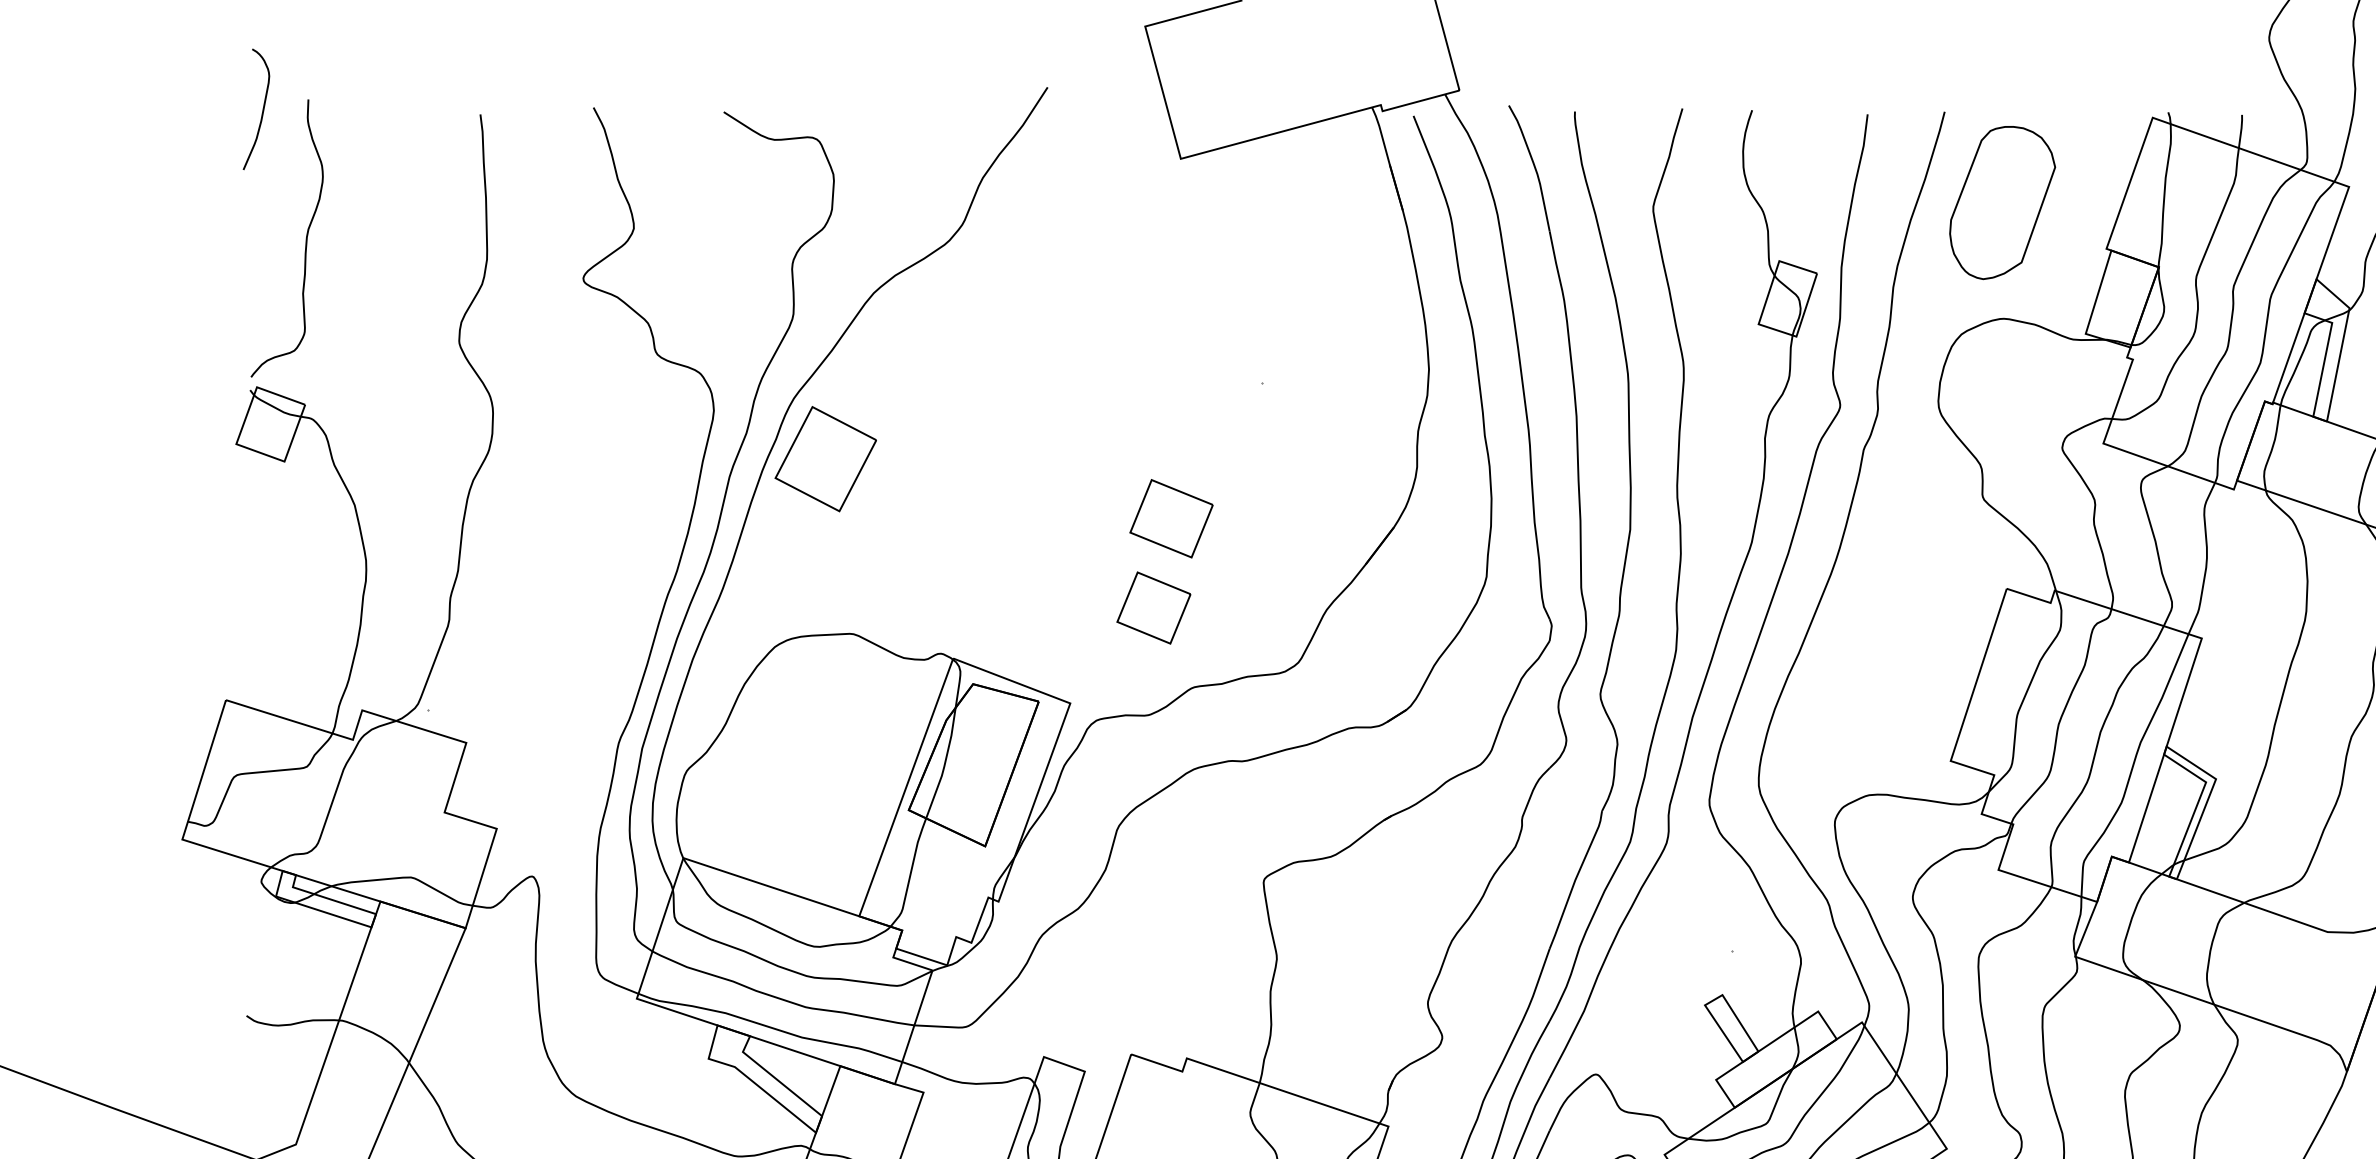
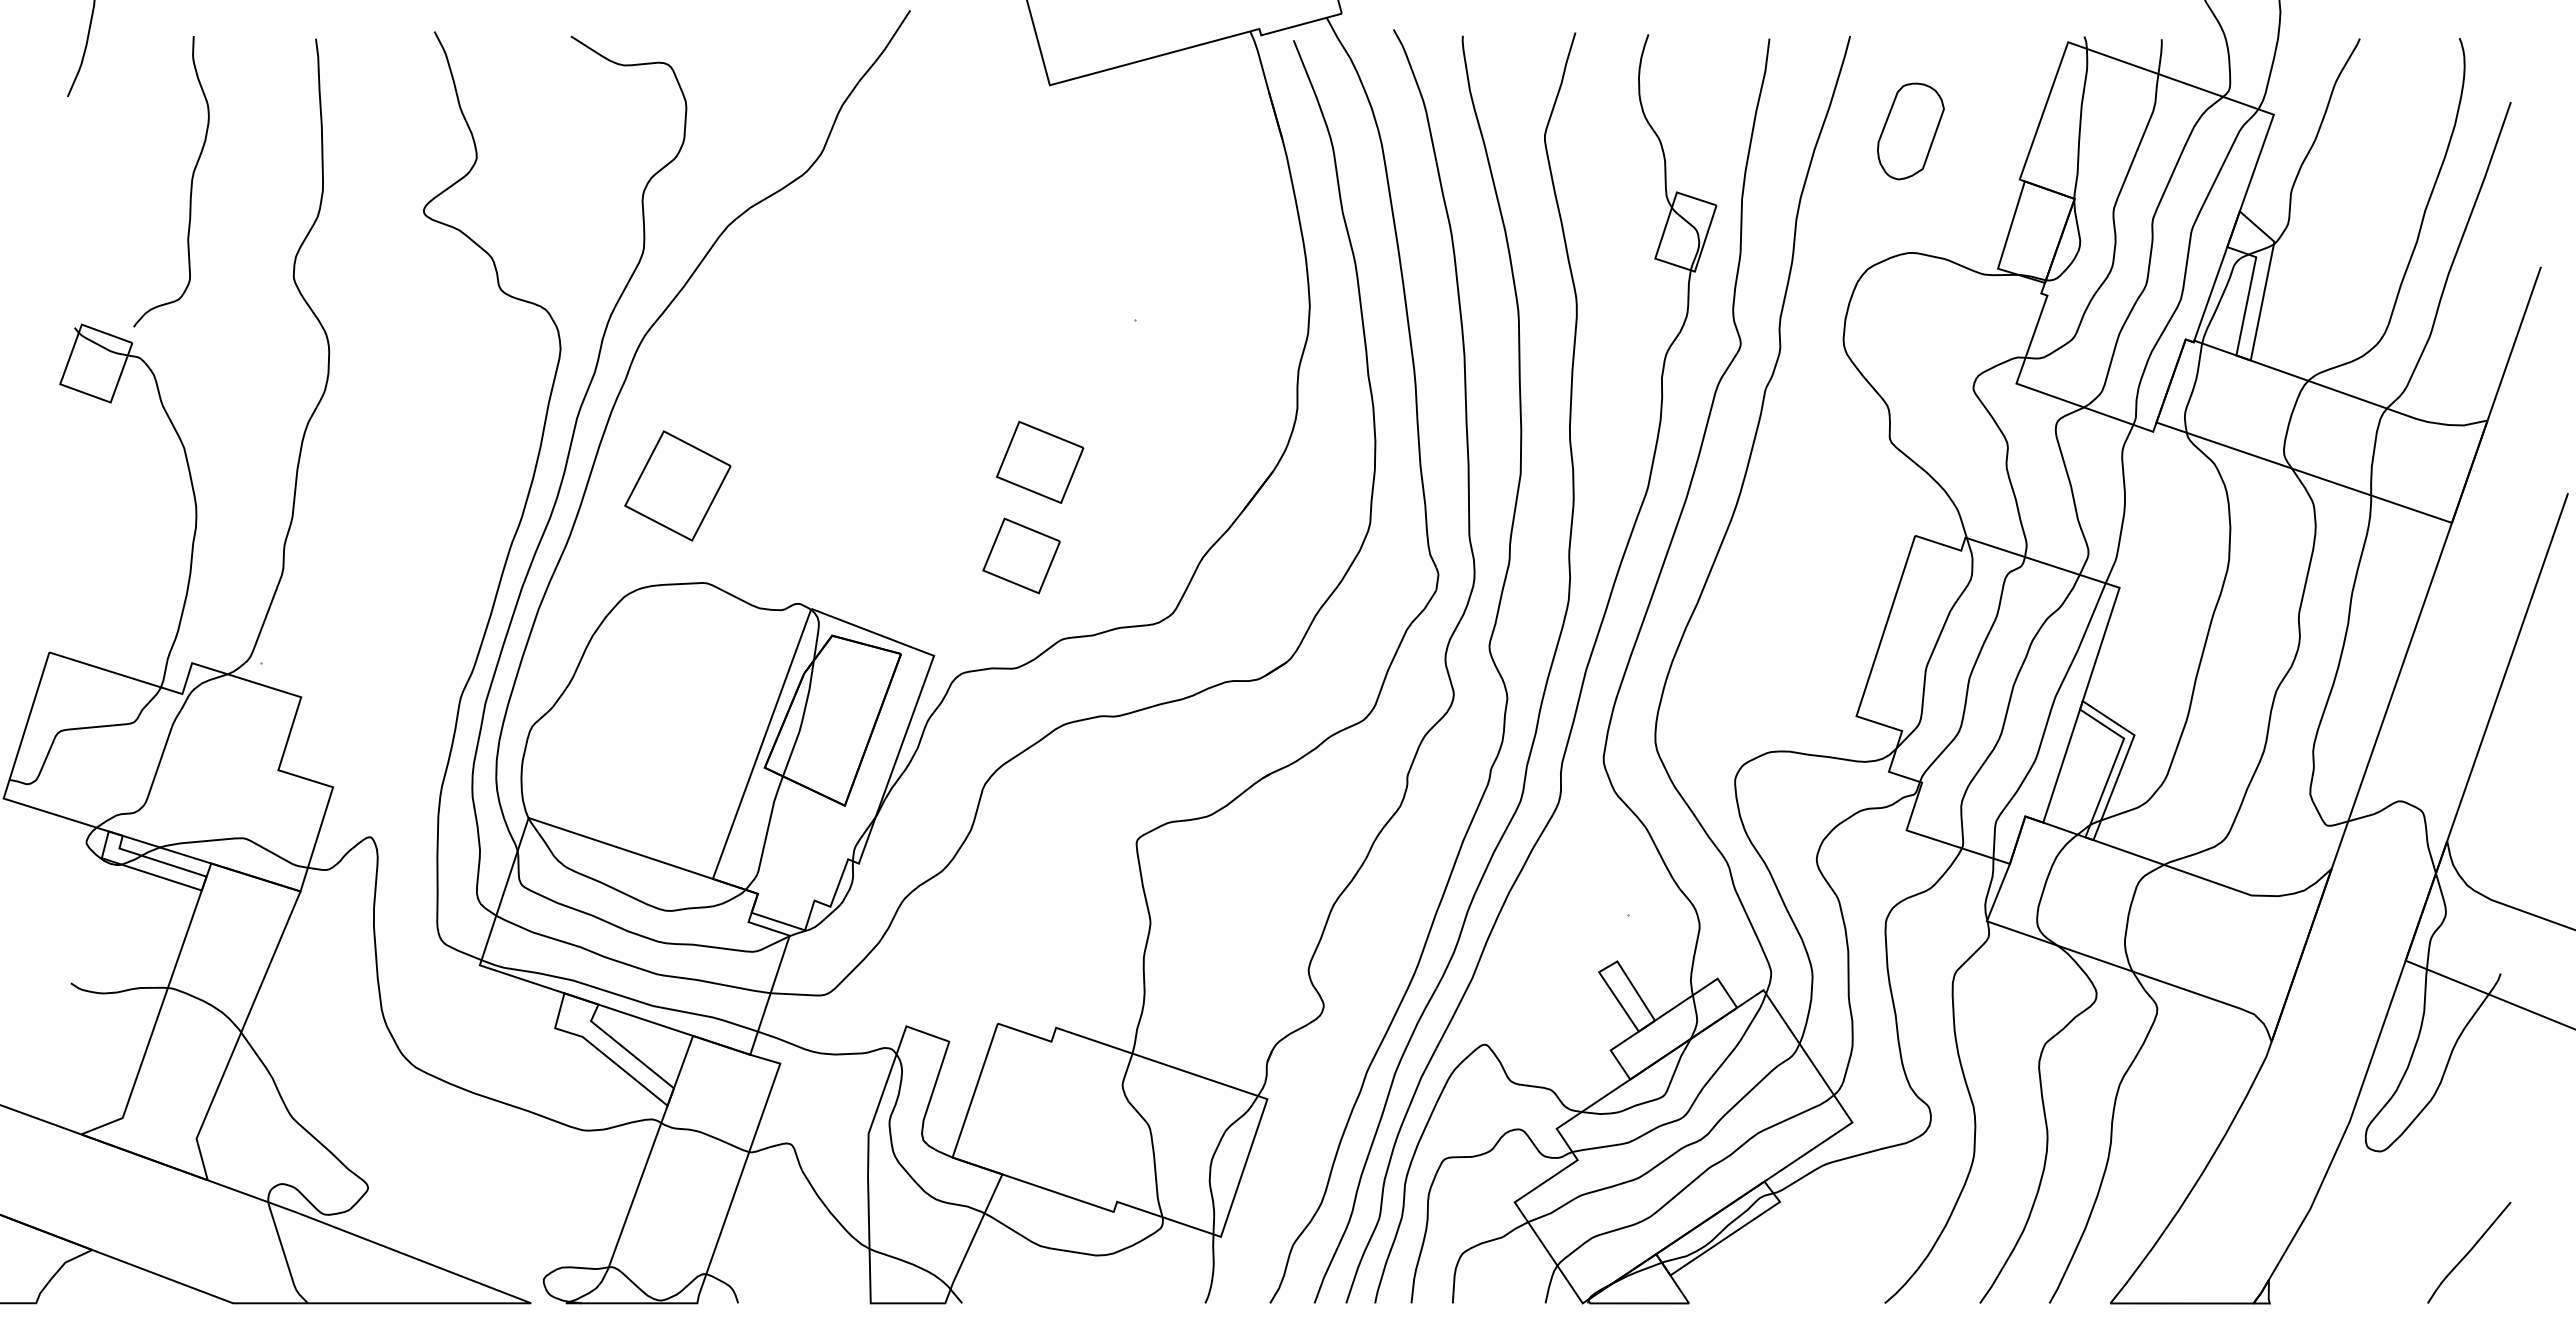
part: (2002, 202) -> (1910, 131), size x0.6
curve: (305, 241) -> (190, 184), moved
part: (825, 458) -> (677, 485), moved

